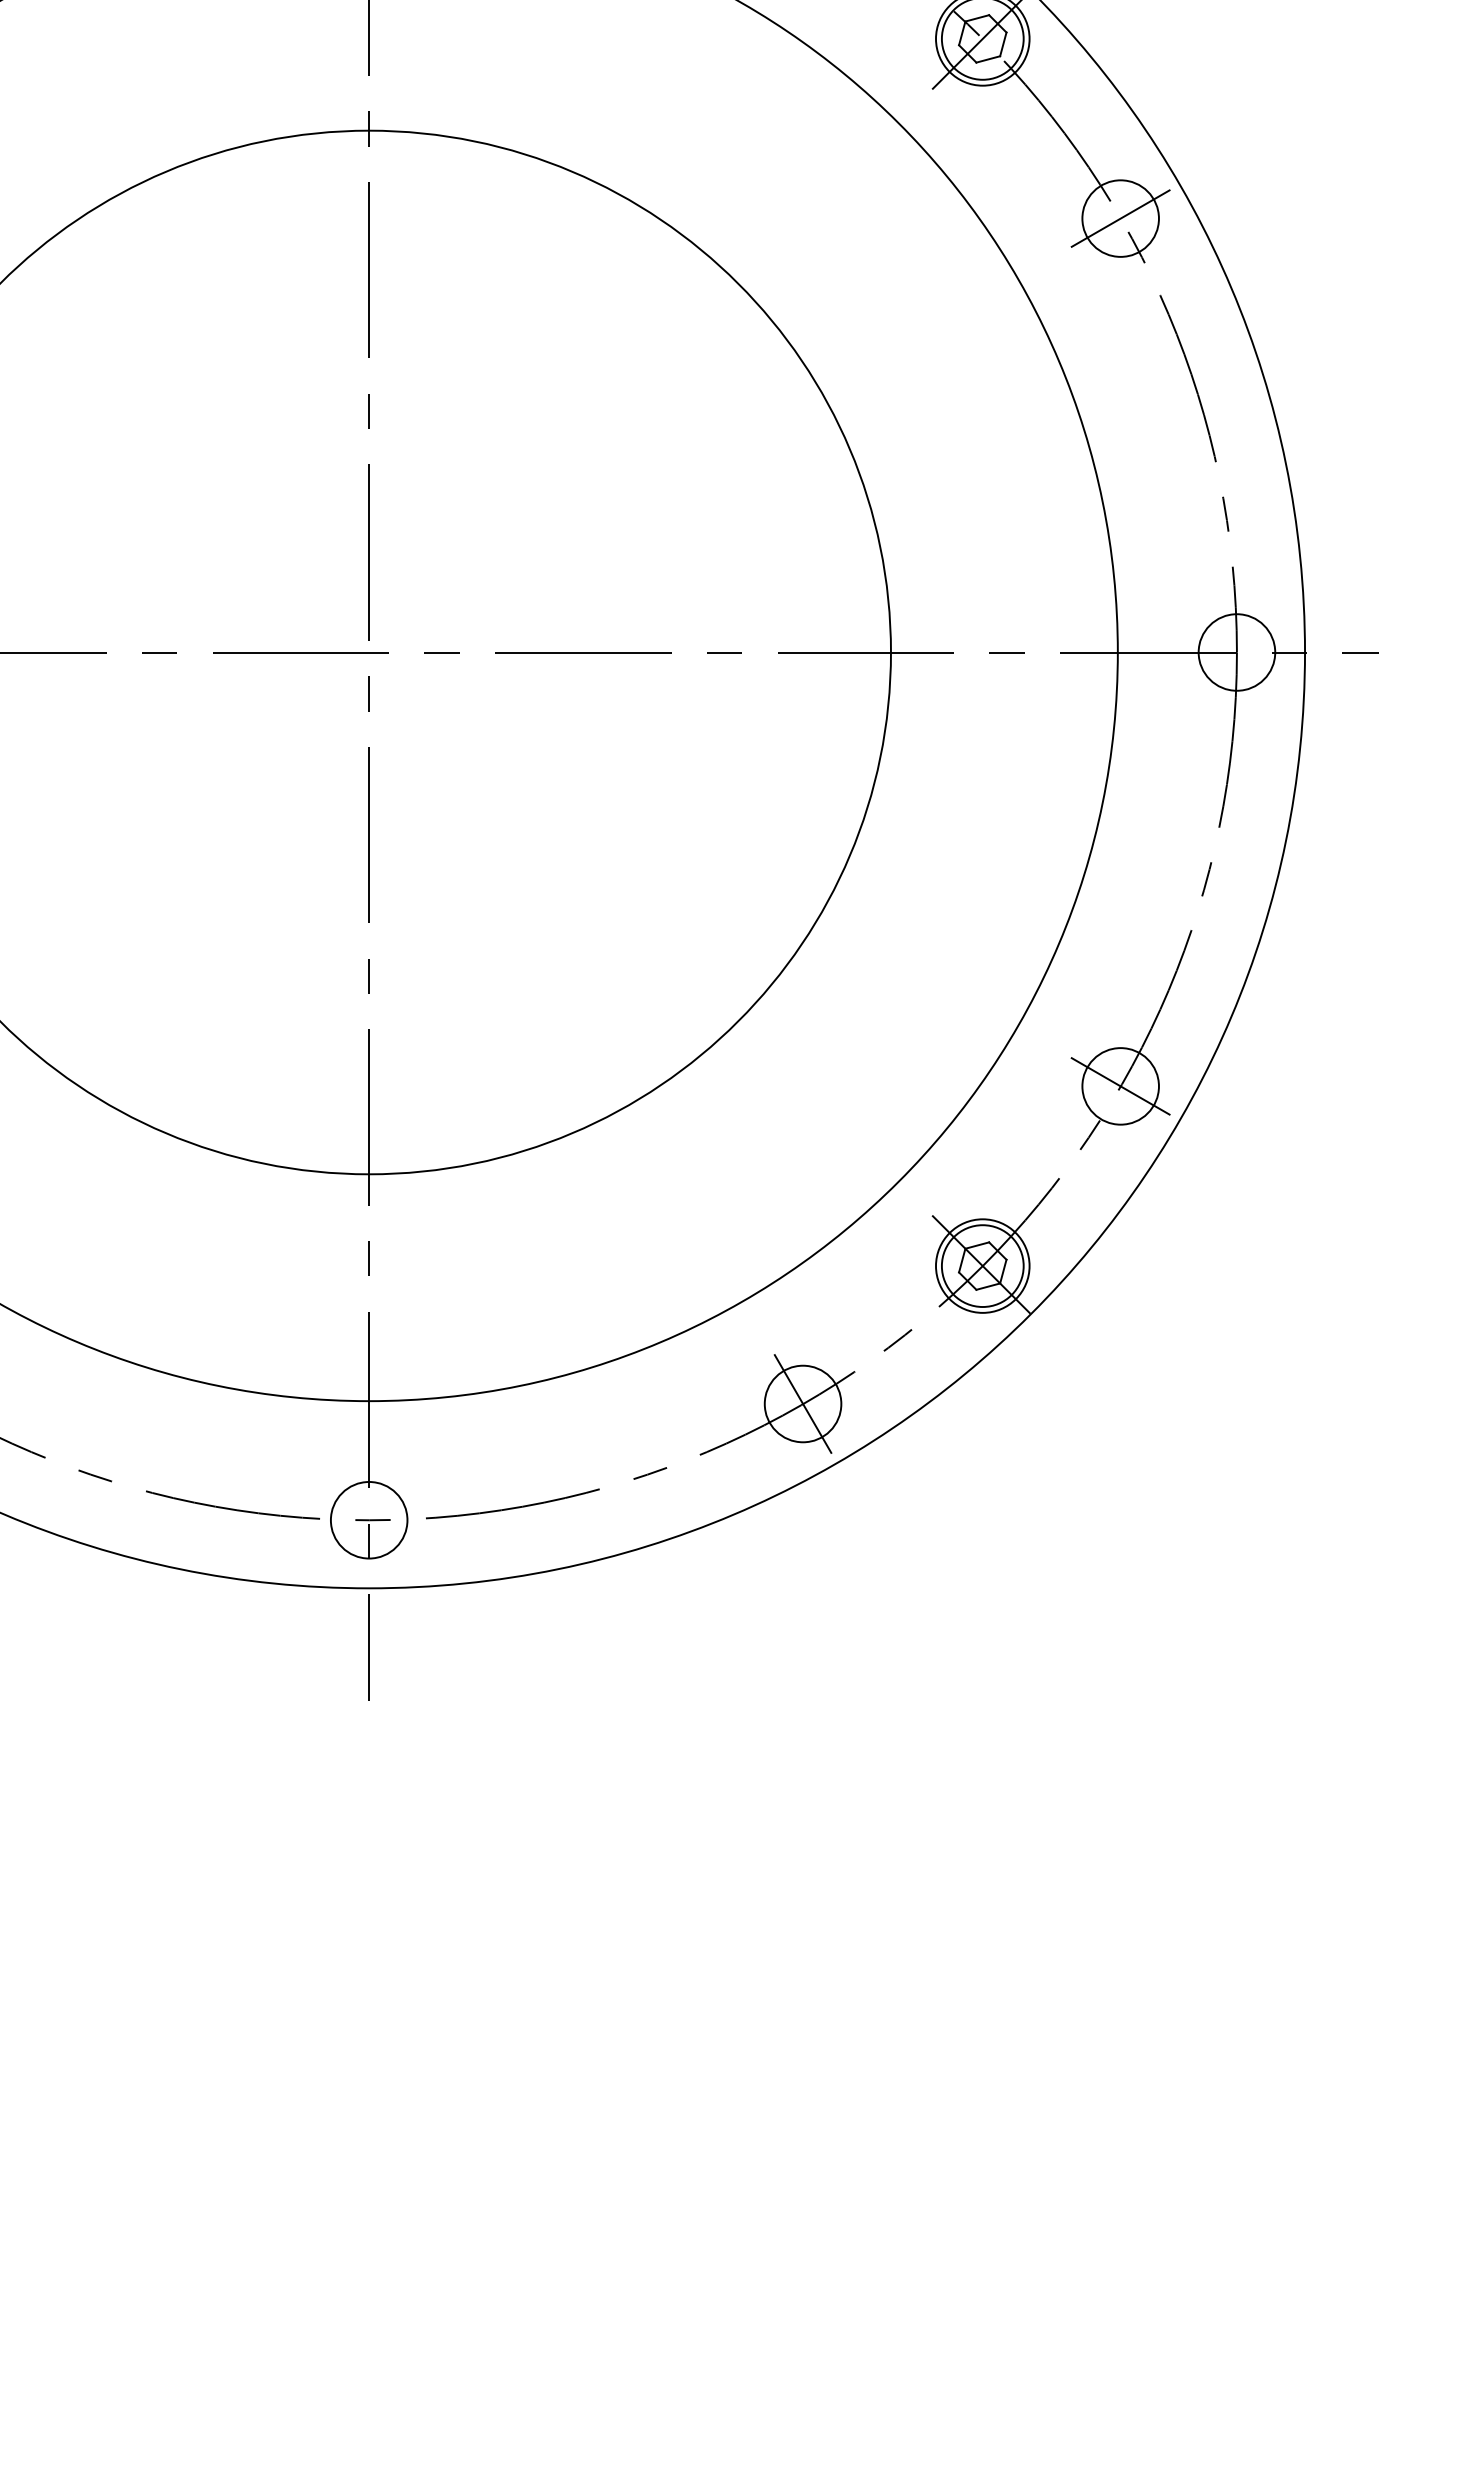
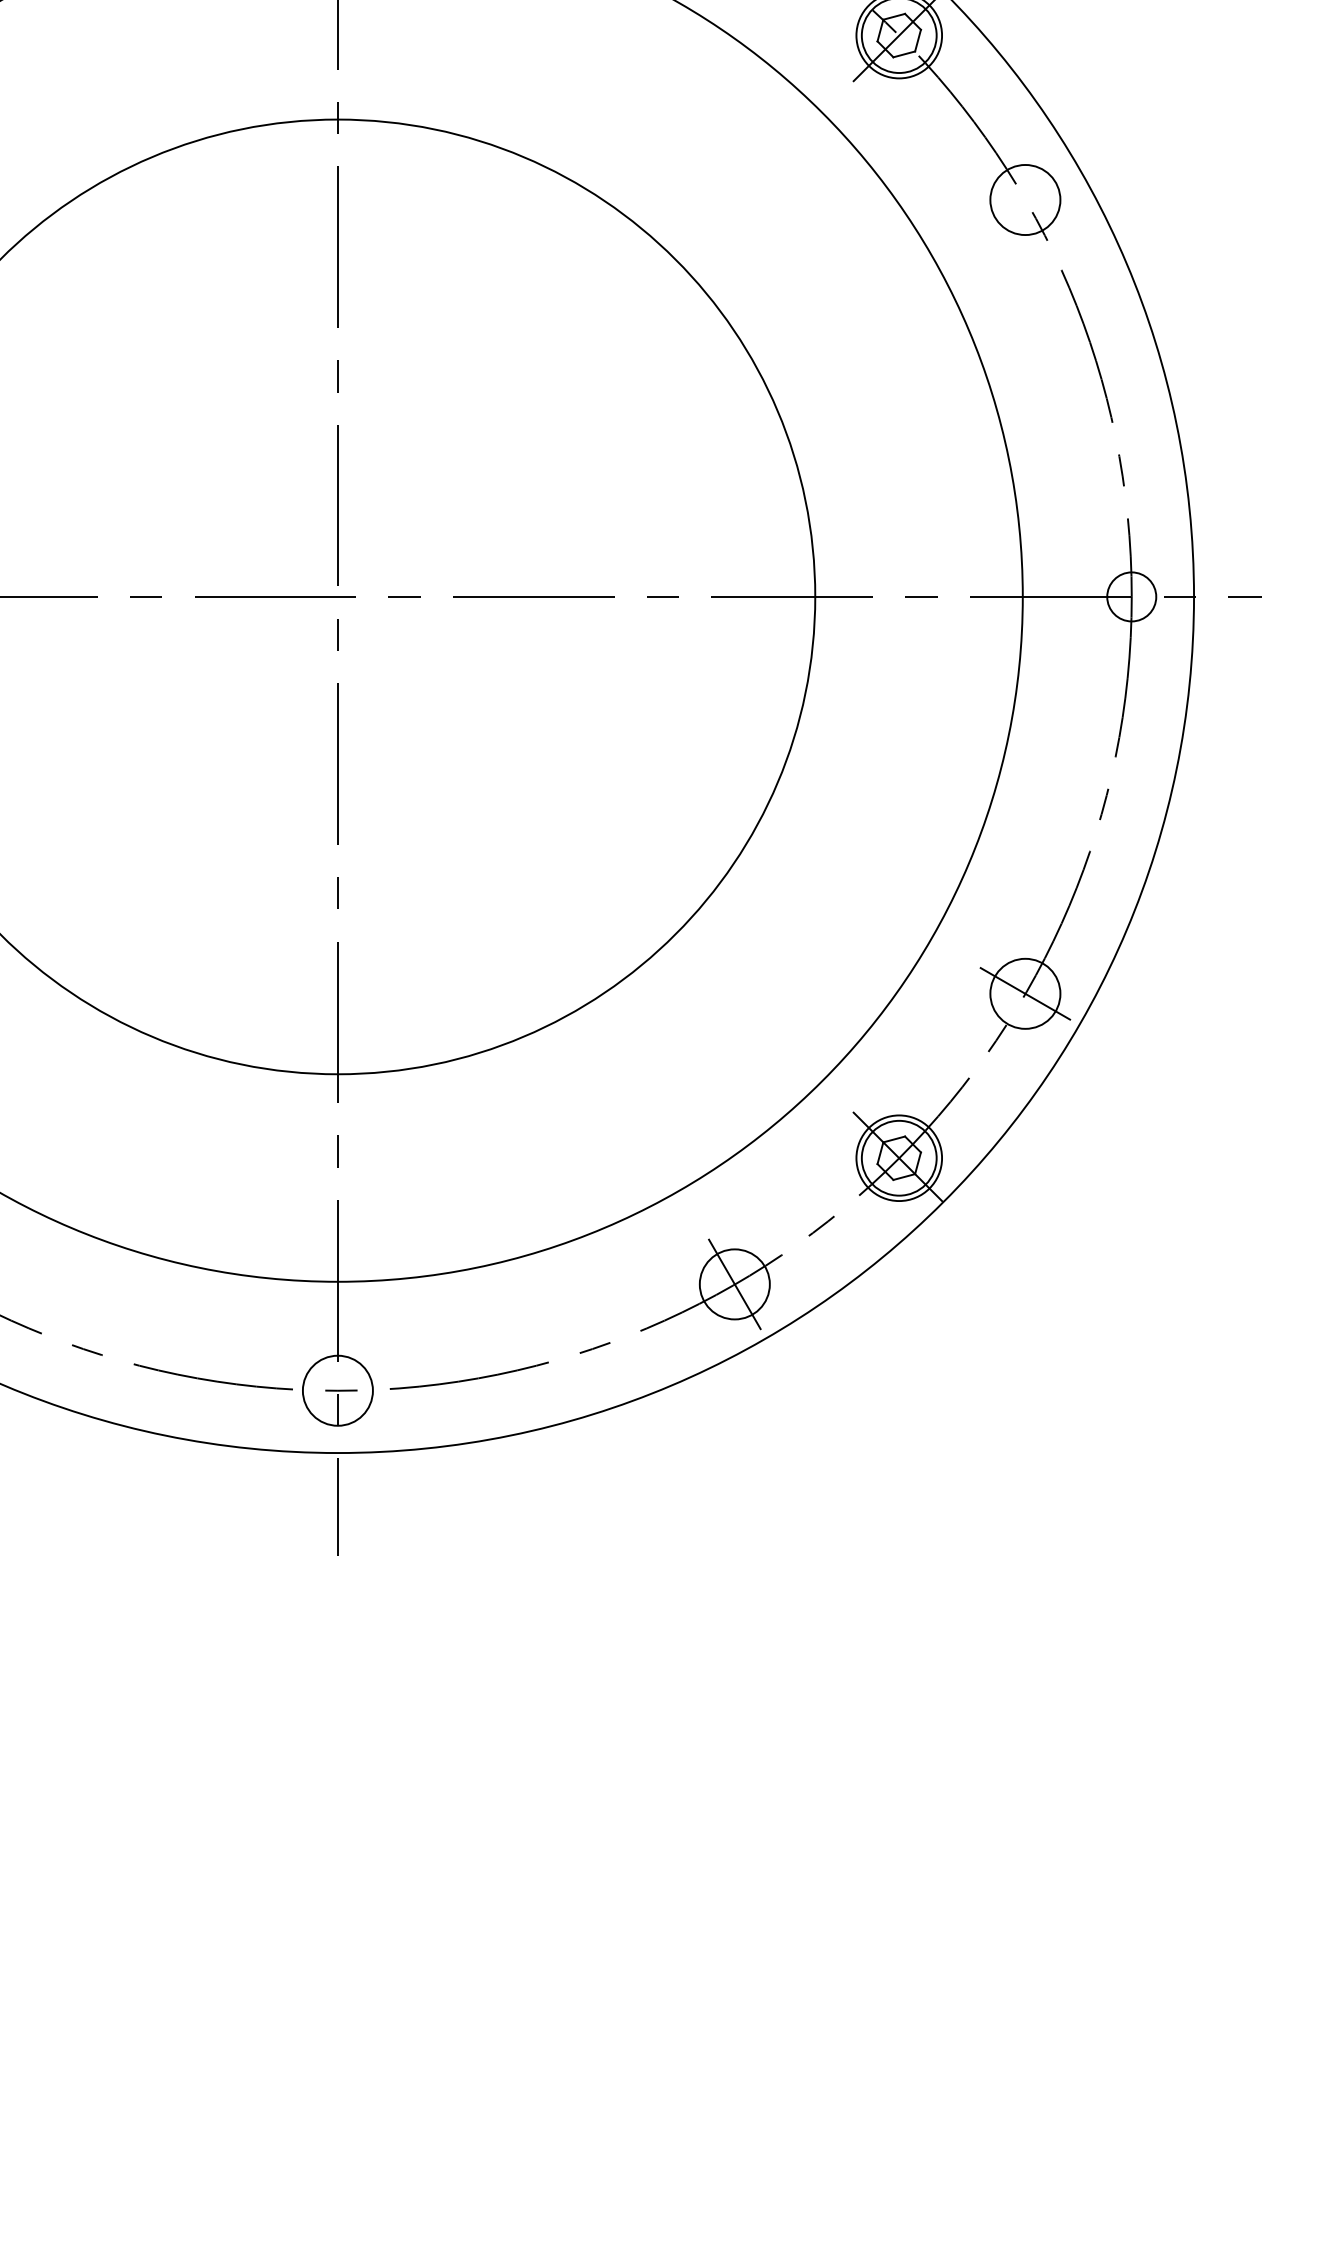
line: (1120, 218) -> (1025, 199), removed
circle: (1236, 652) -> (1131, 596), size x0.7

